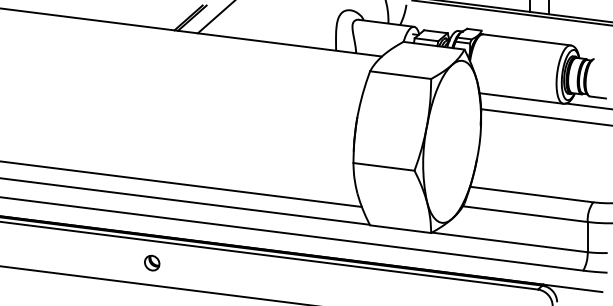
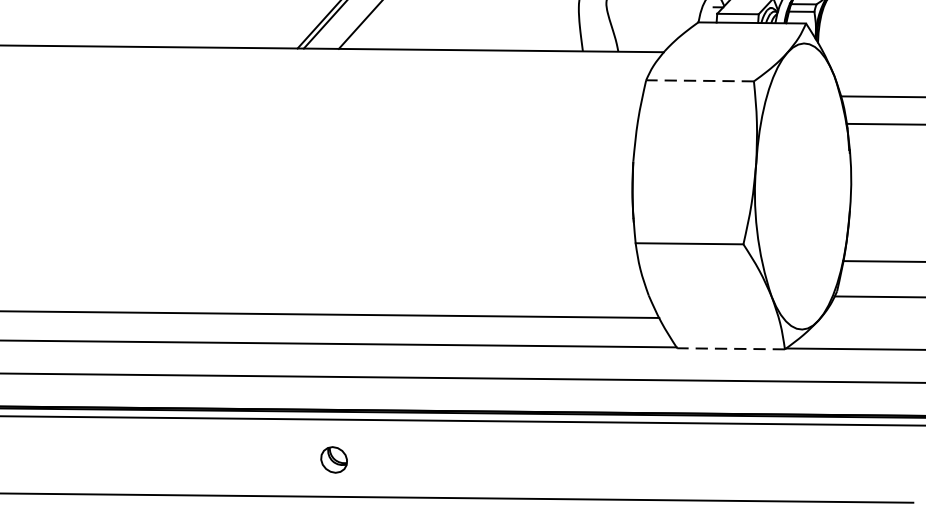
line: (400, 75) -> (699, 81), solid -> dashed
line: (400, 229) -> (730, 349), solid -> dashed
part: (152, 262) -> (334, 458), moved

